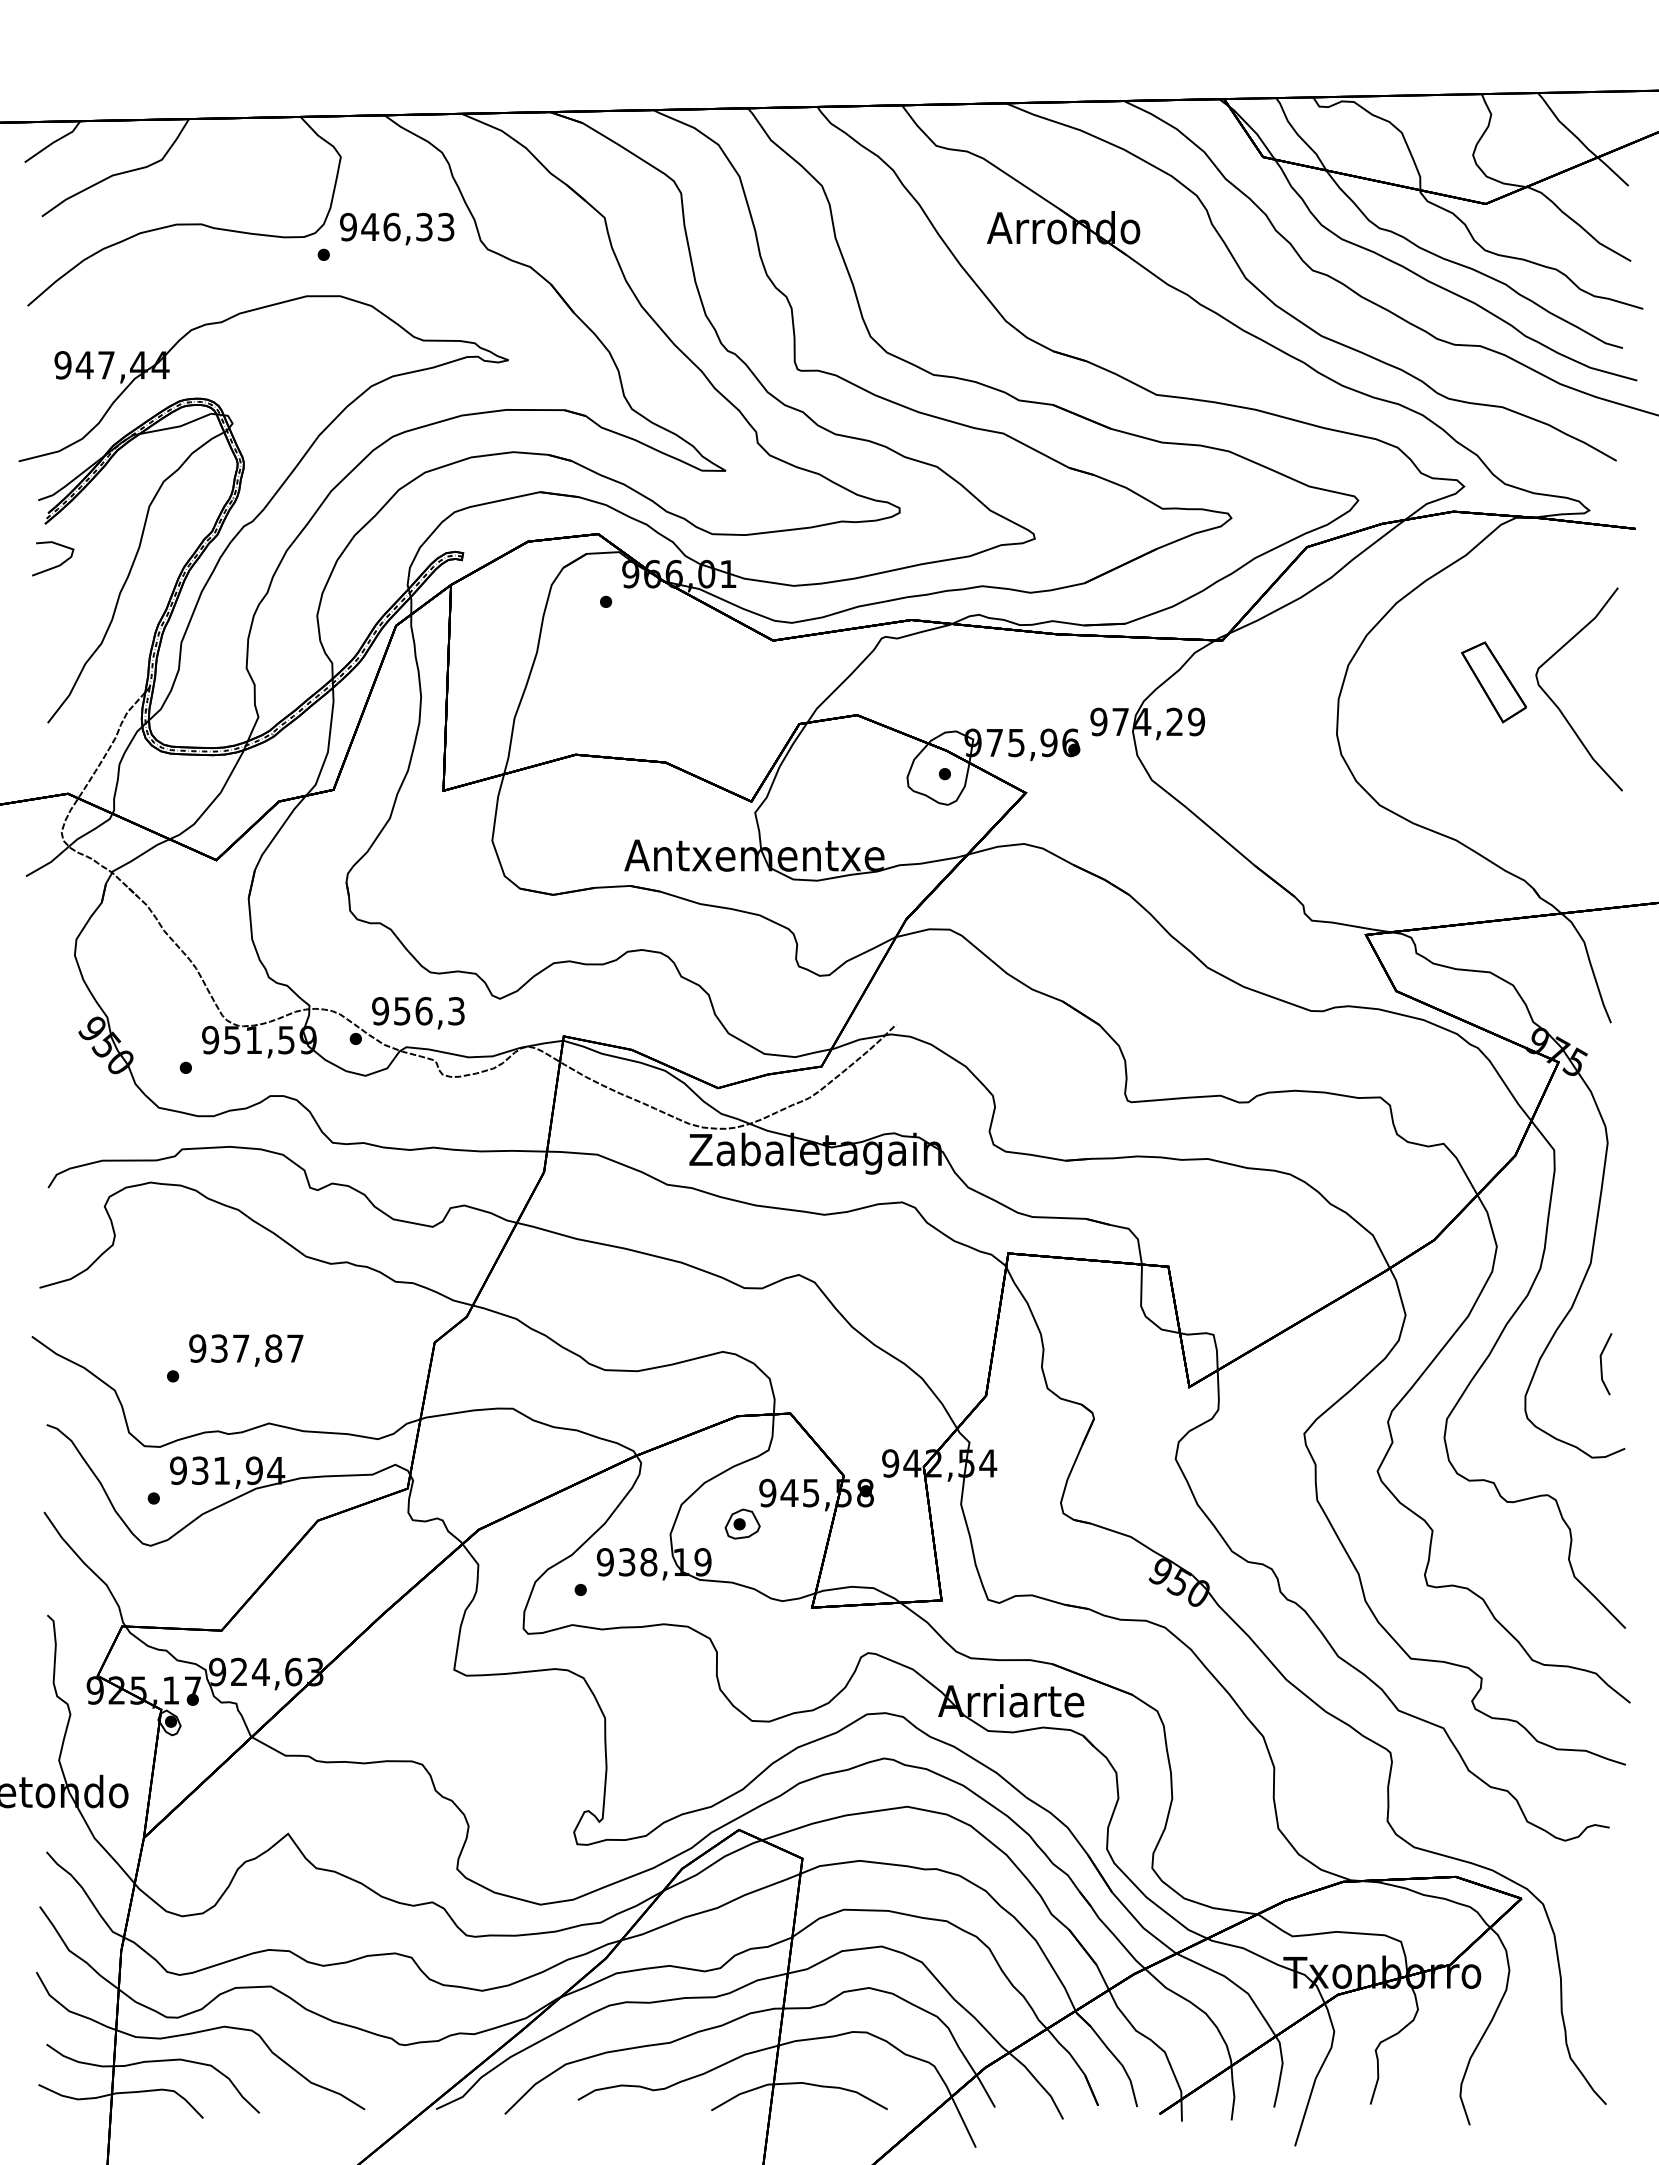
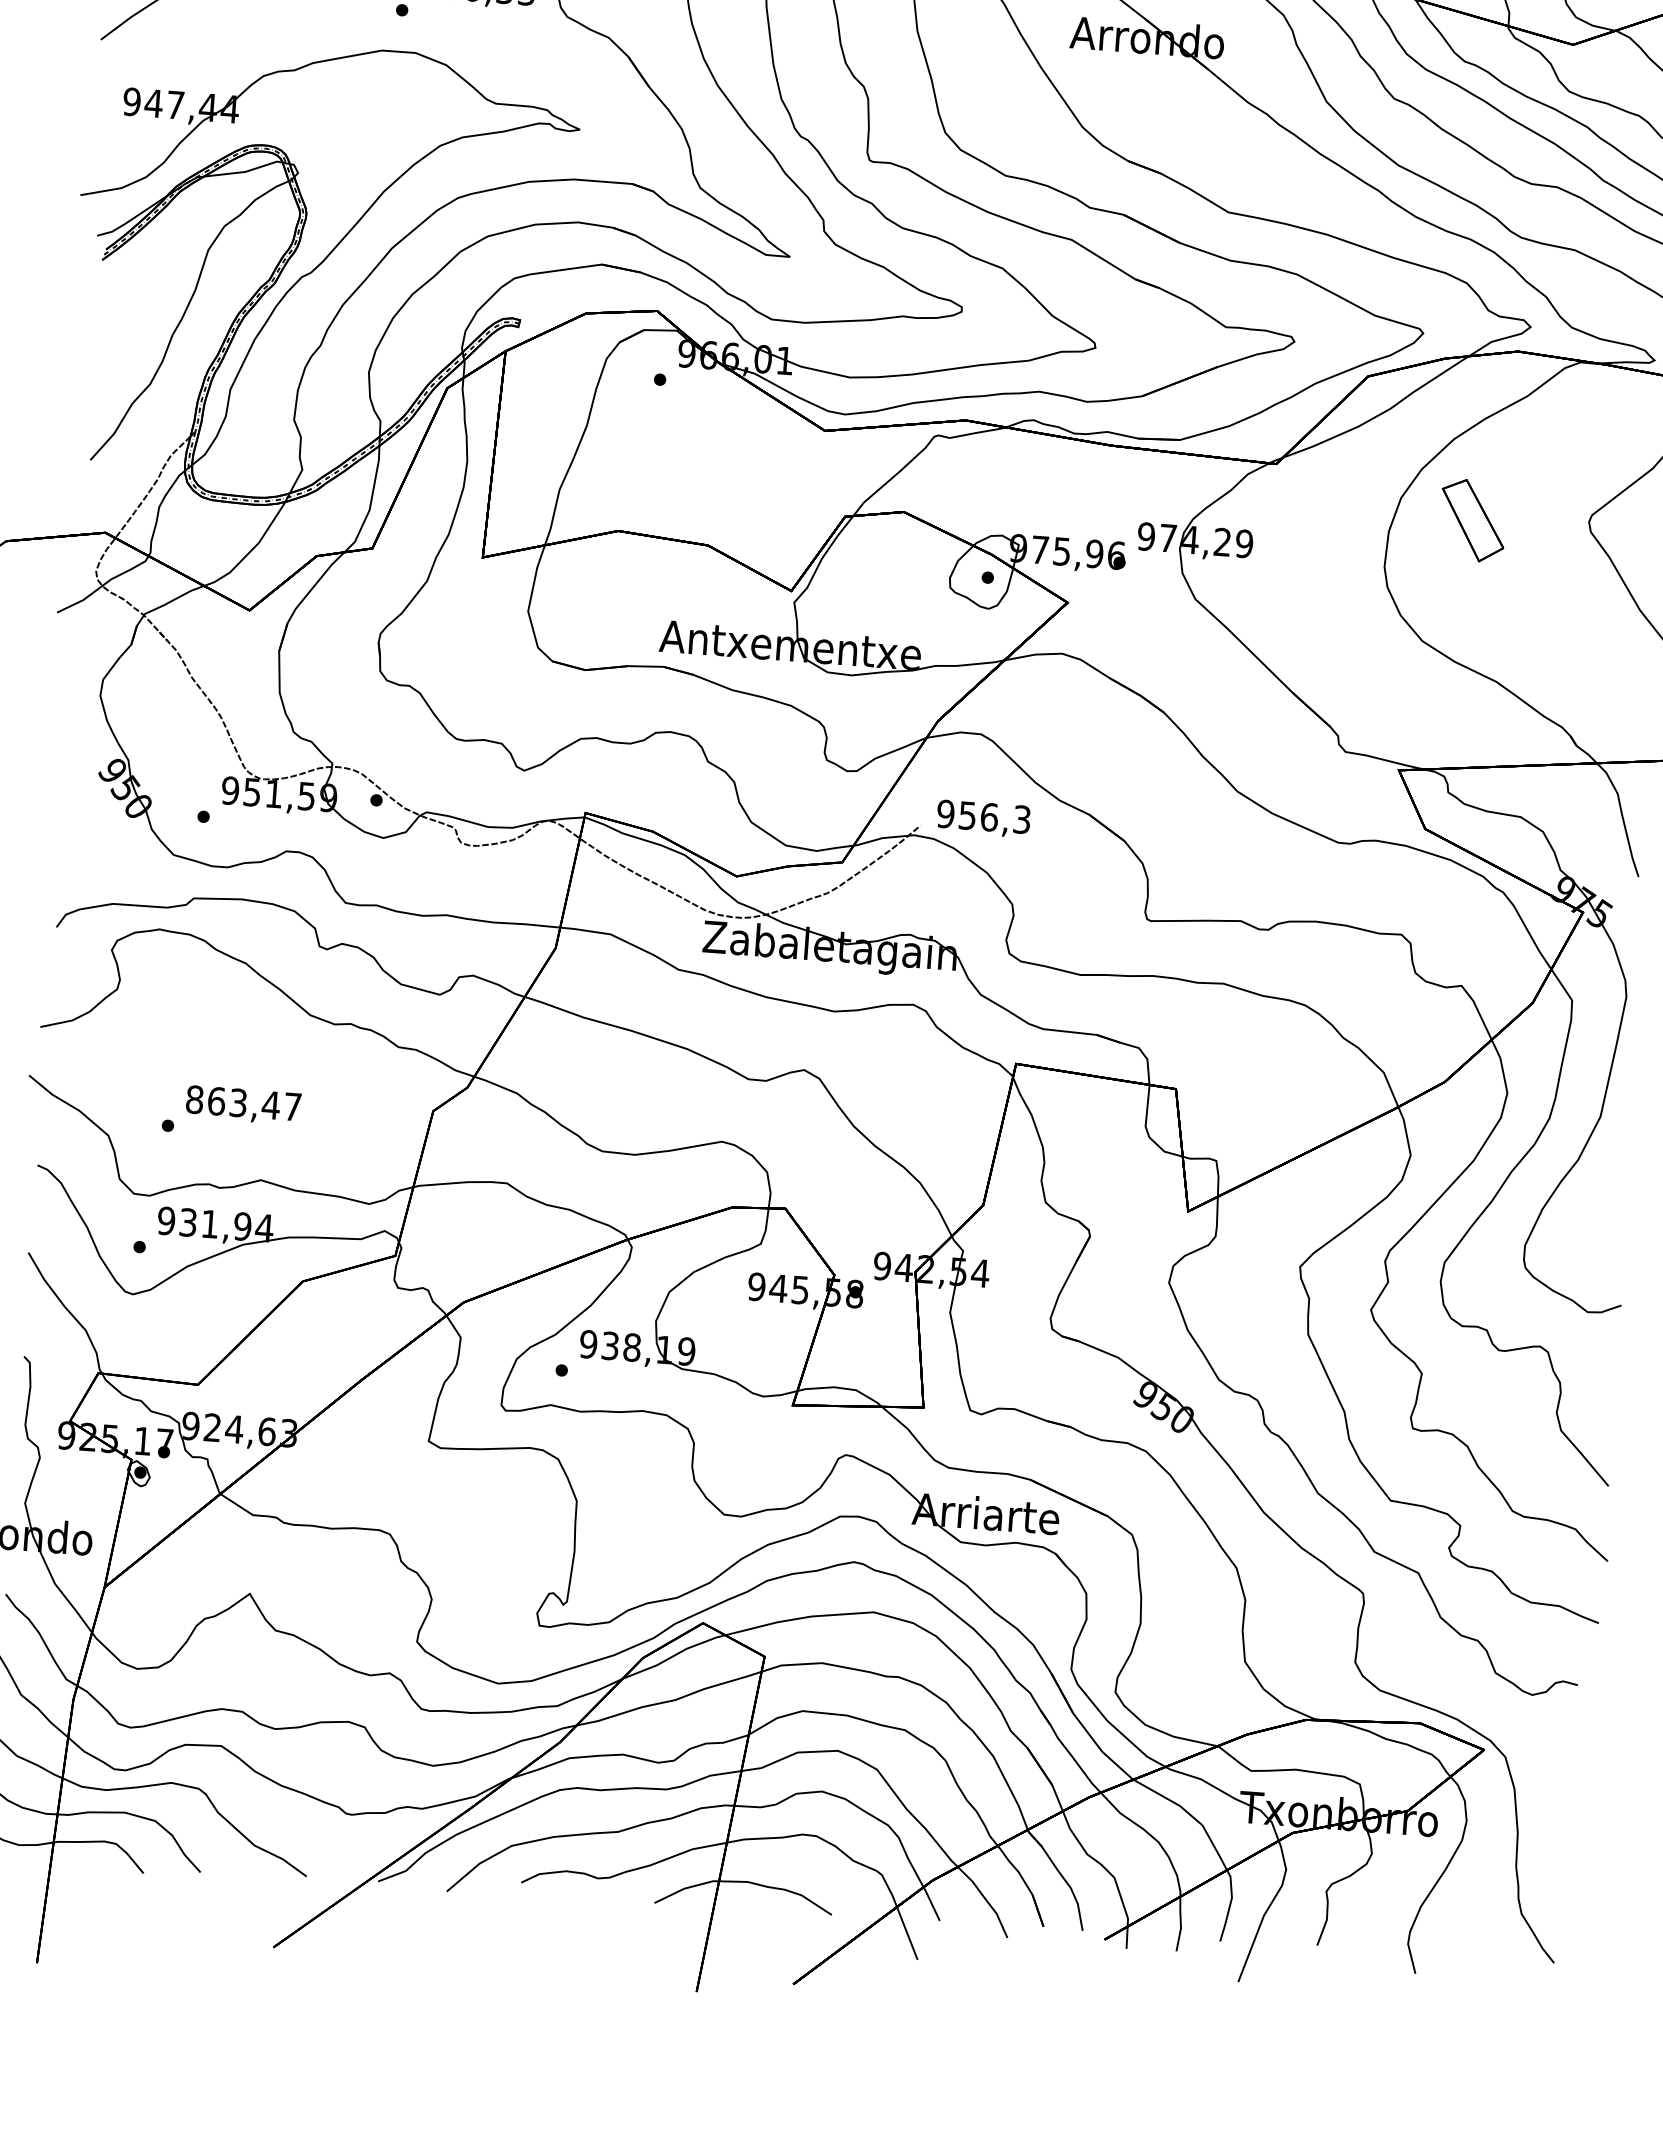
curve: (56, 565) -> (110, 302), removed
part: (1493, 682) -> (1472, 520), moved
text: (418, 1013) -> (983, 819), moved
text: (235, 1348) -> (232, 1102), 937,87 -> 863,47
line: (1602, 1365) -> (1604, 1220), removed
part: (742, 1523) -> (729, 1315), removed

